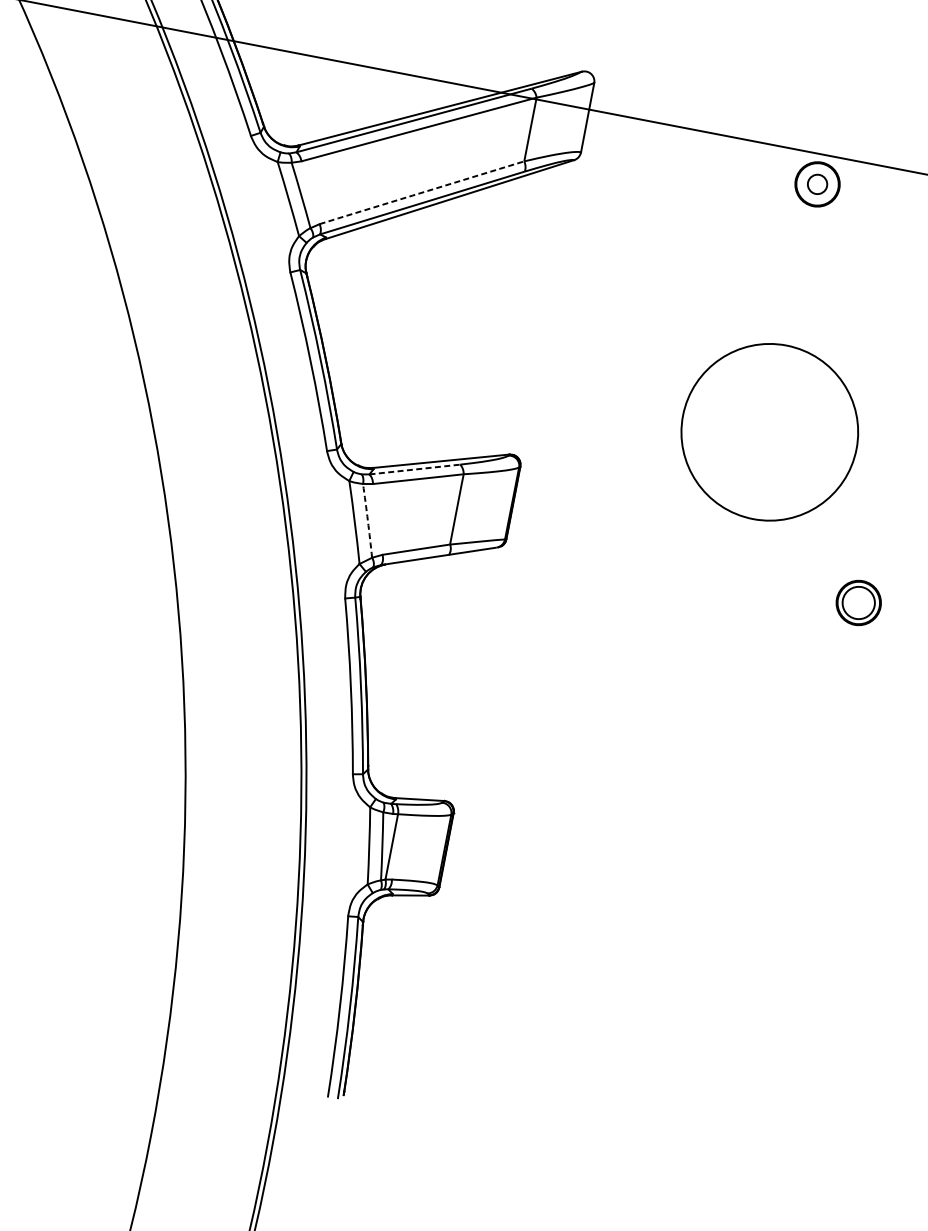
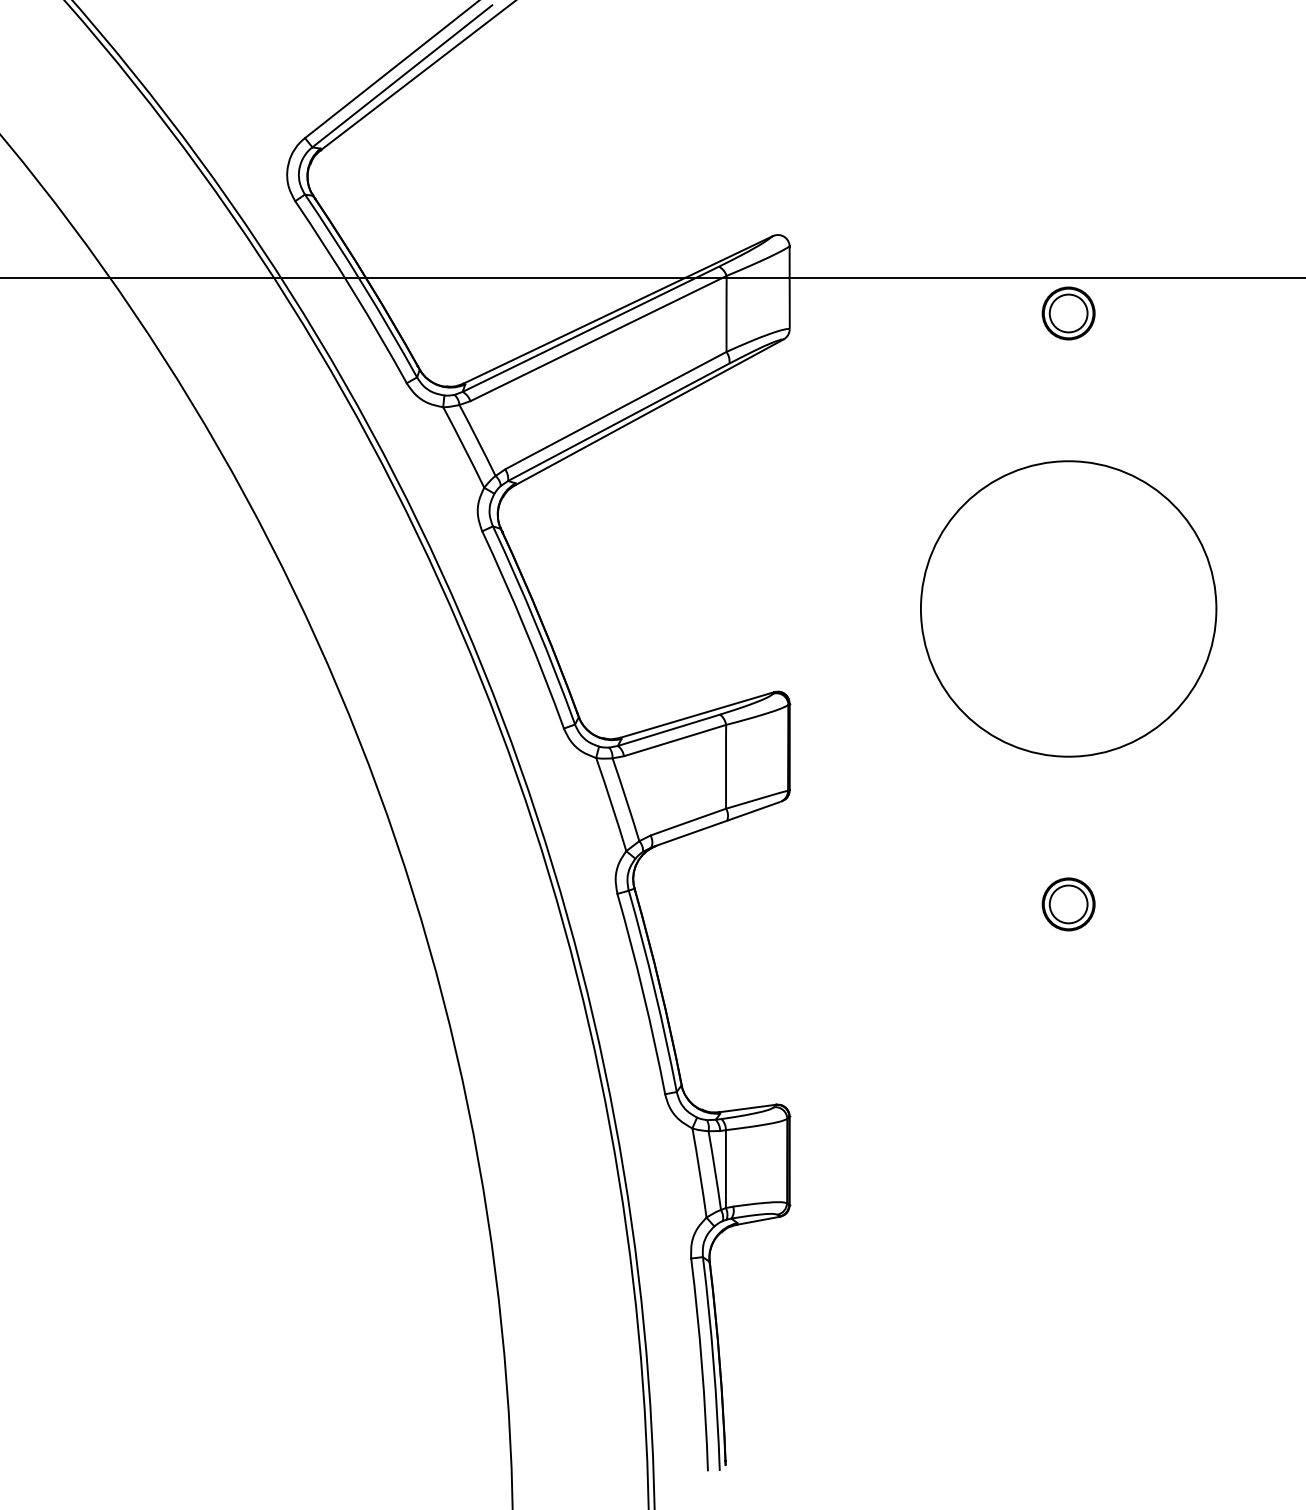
circle: (817, 184) -> (1068, 313), size x1.67
line: (420, 193) -> (614, 411), dashed -> solid
circle: (769, 431) -> (1068, 608), size x1.43
line: (415, 469) -> (669, 730), dashed -> solid
arc: (368, 520) -> (626, 799), dashed -> solid
part: (858, 603) -> (1068, 904), moved

